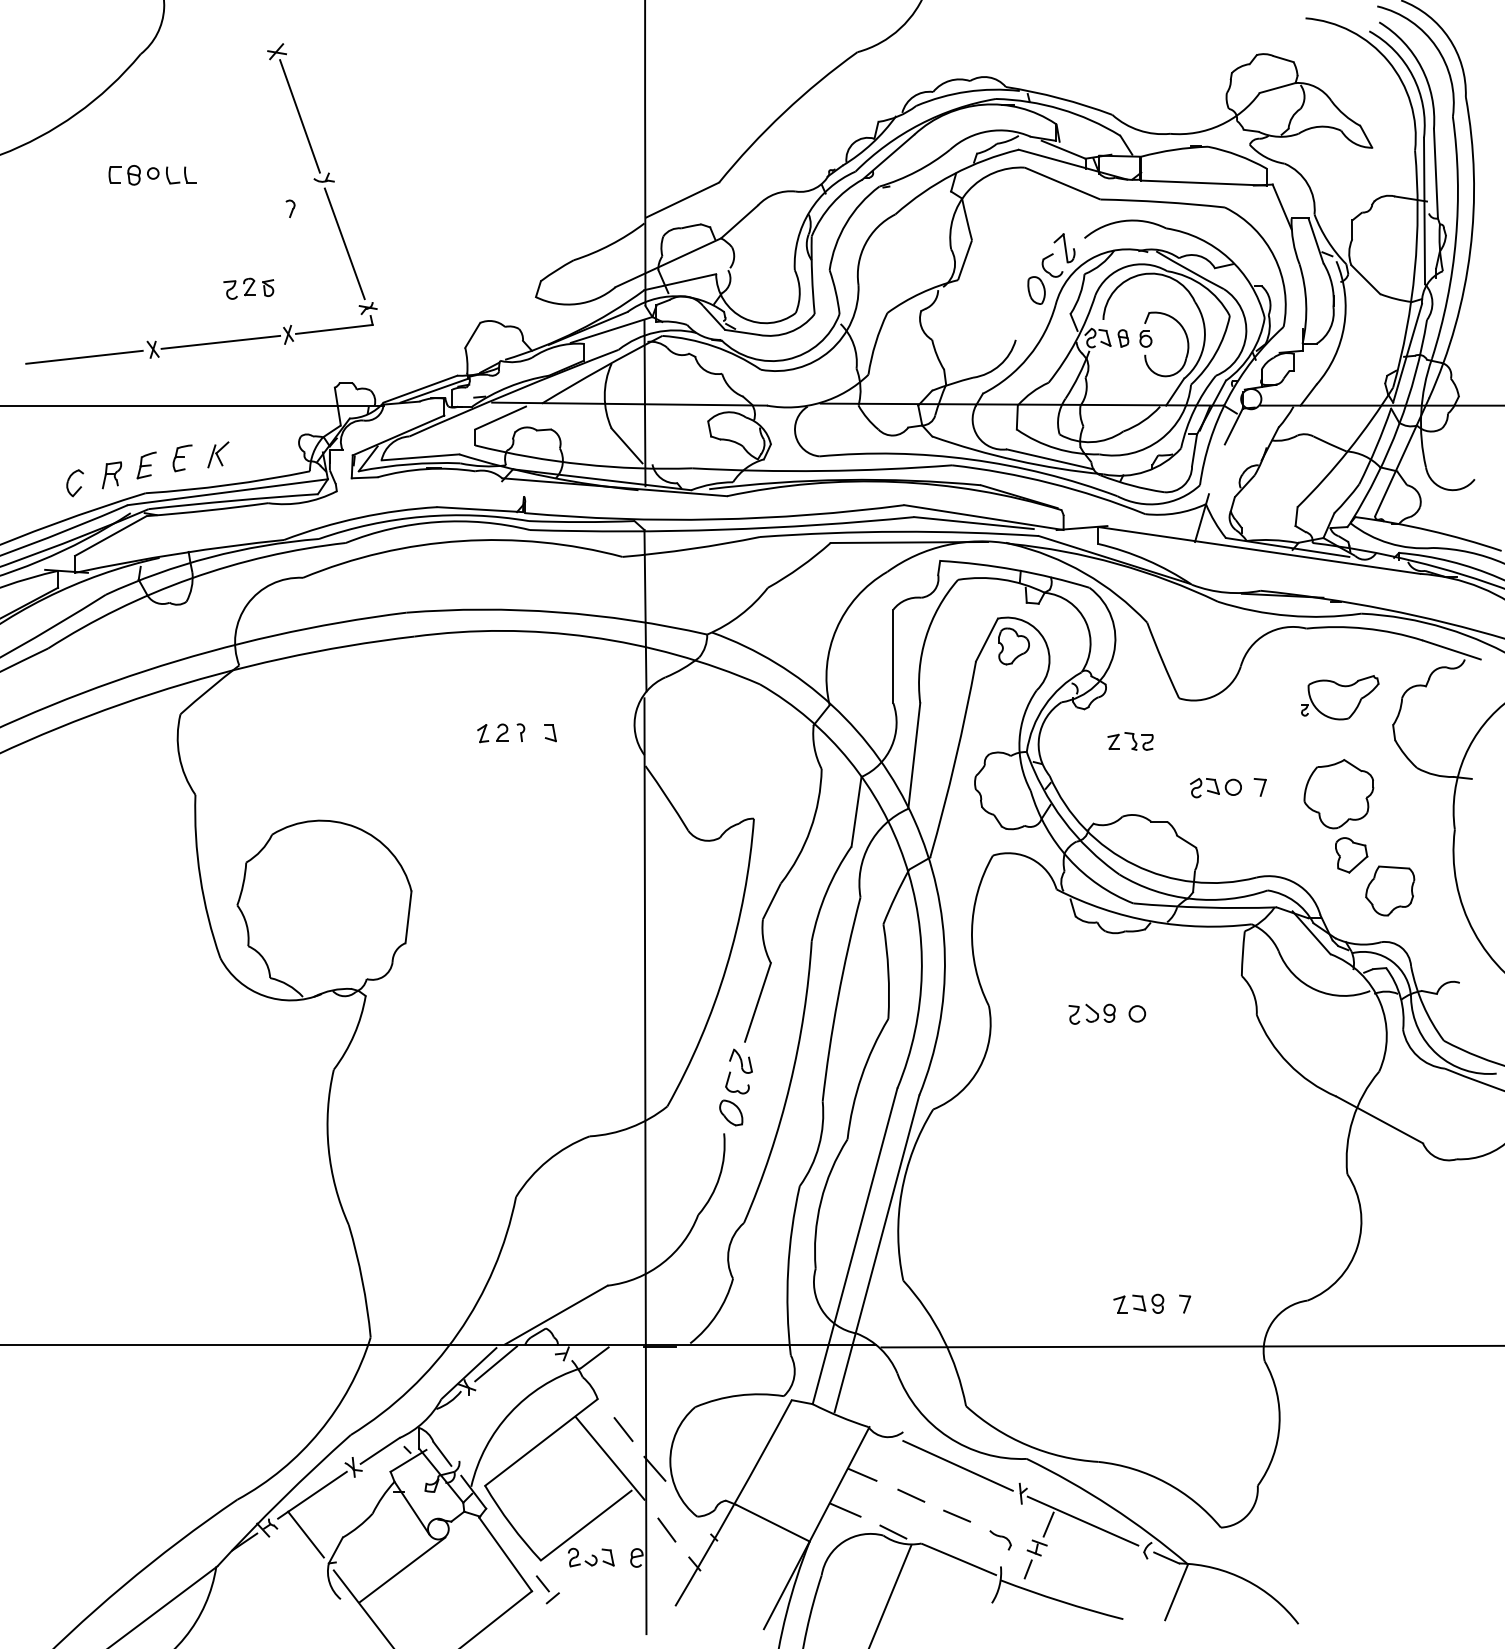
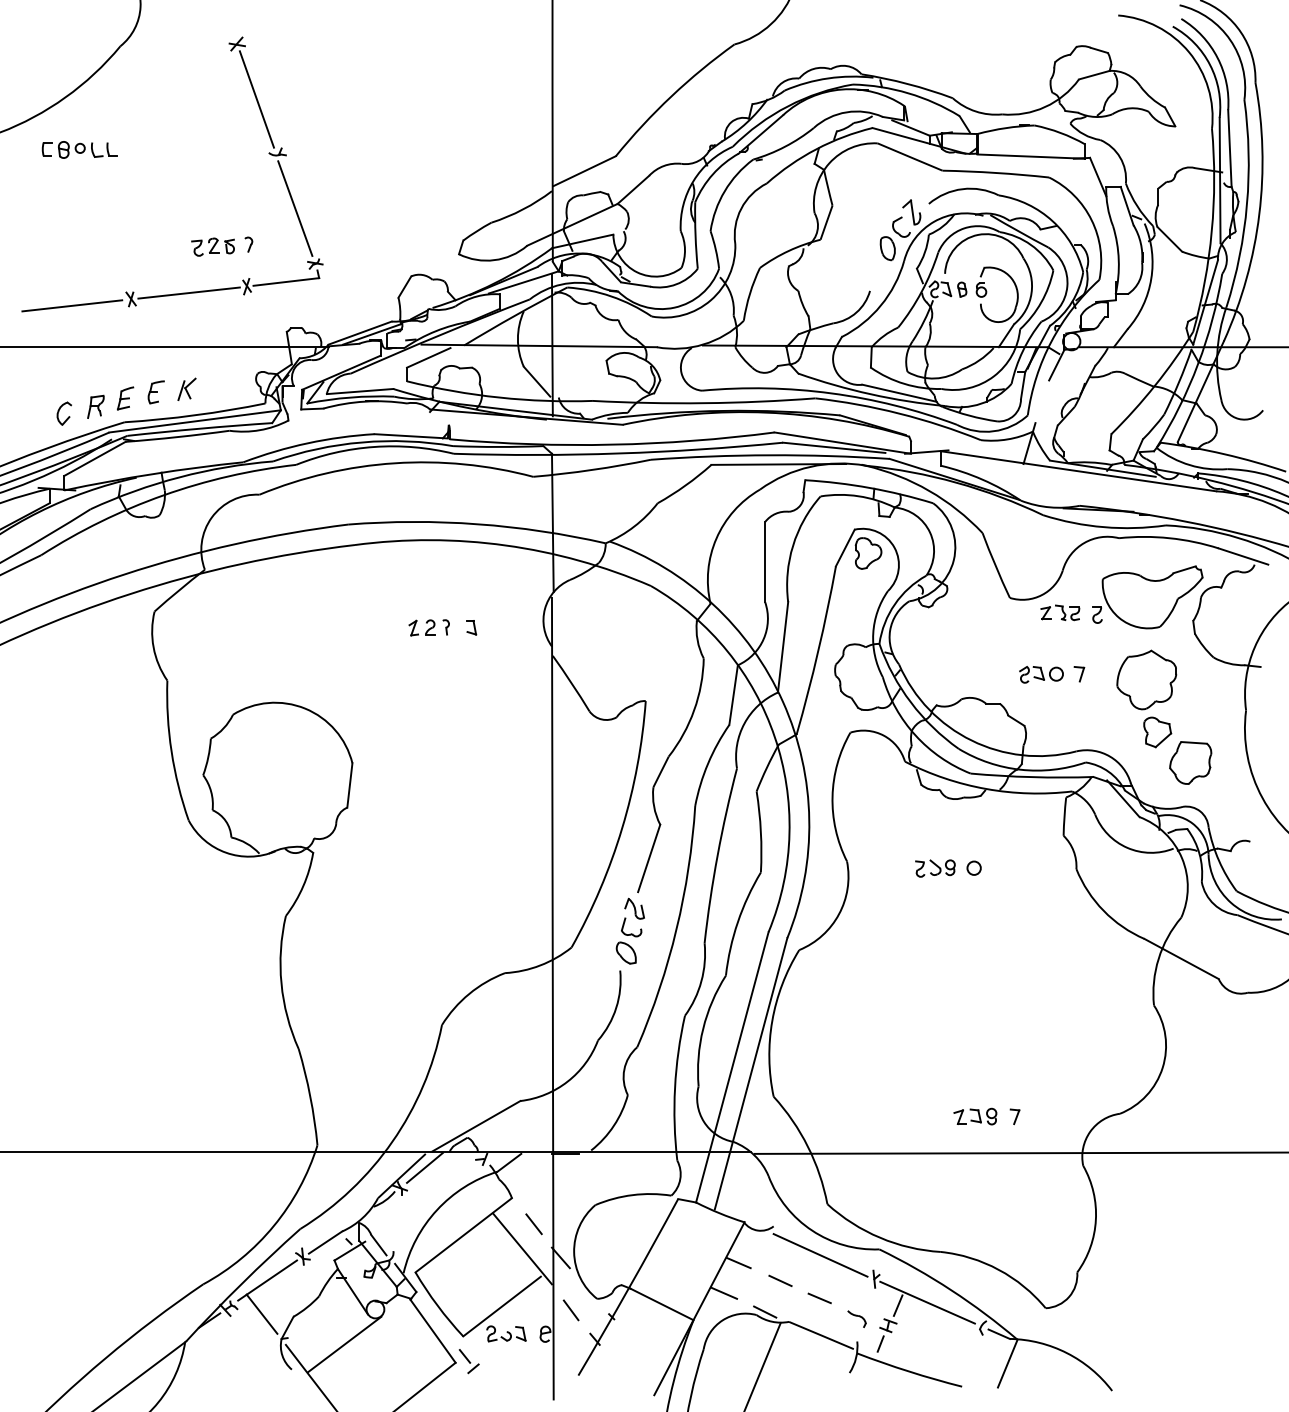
part: (152, 174) -> (79, 149), moved
part: (290, 208) -> (248, 244), moved
part: (1339, 697) -> (1147, 597), size x1.67
part: (1130, 741) -> (1060, 612), moved

